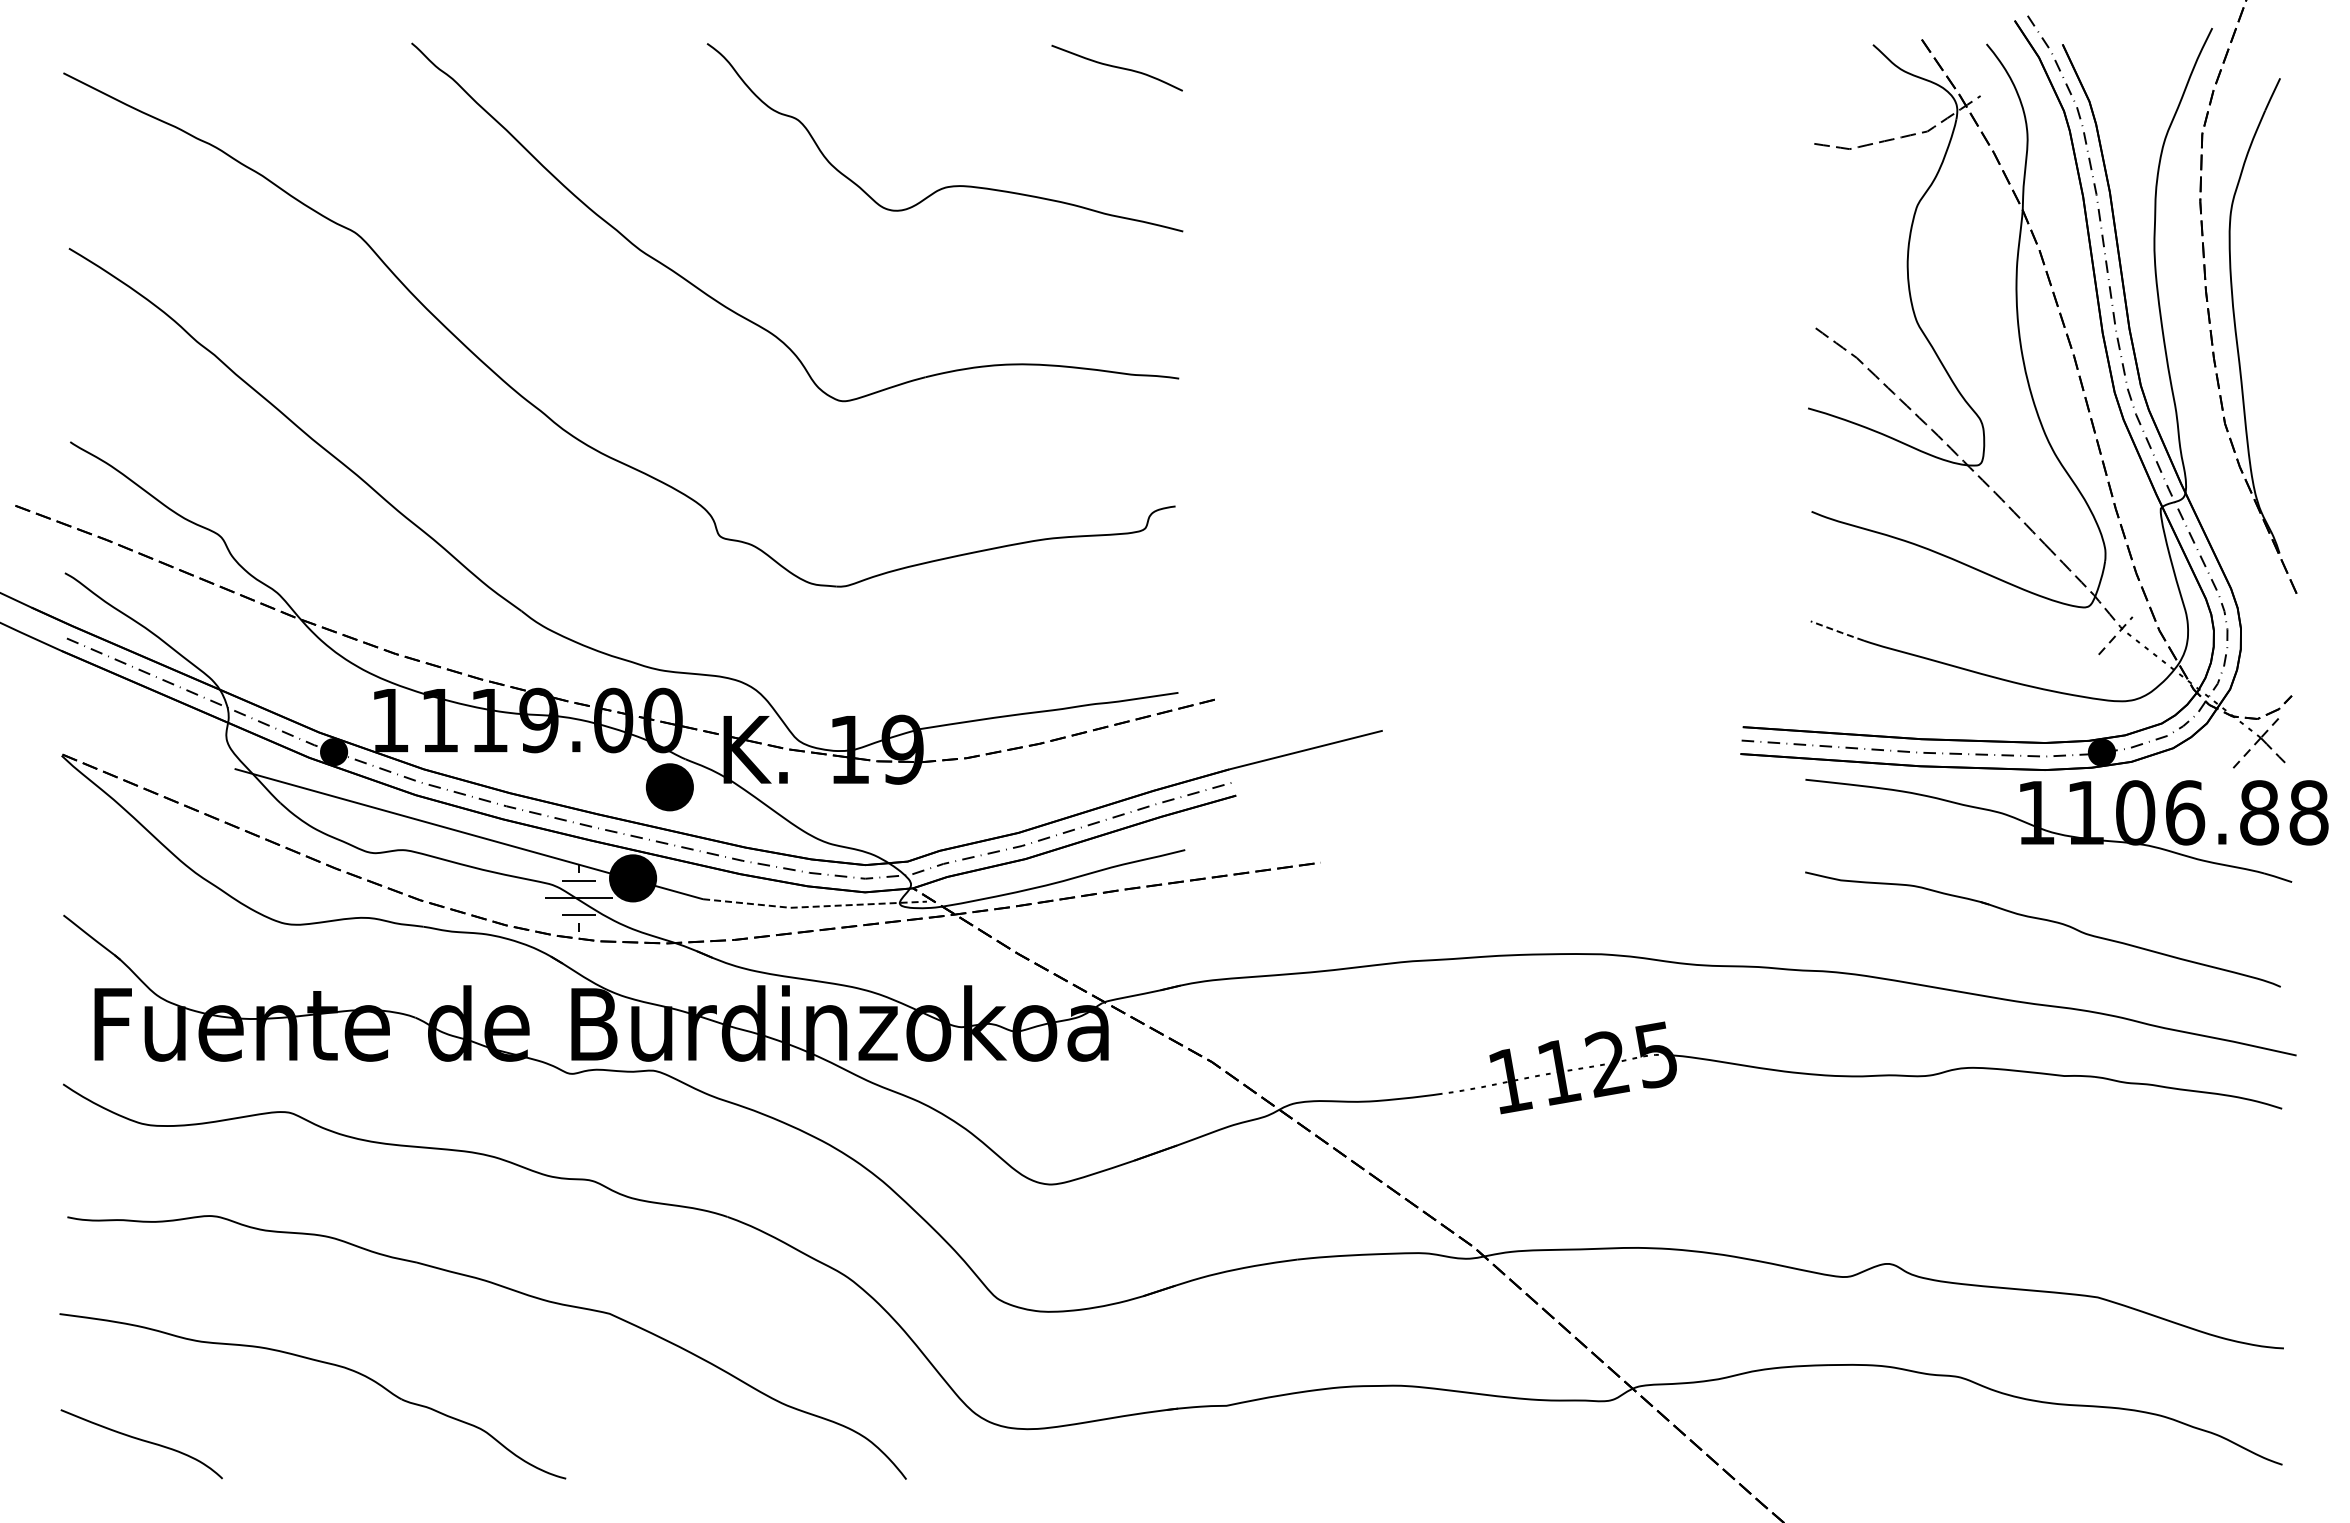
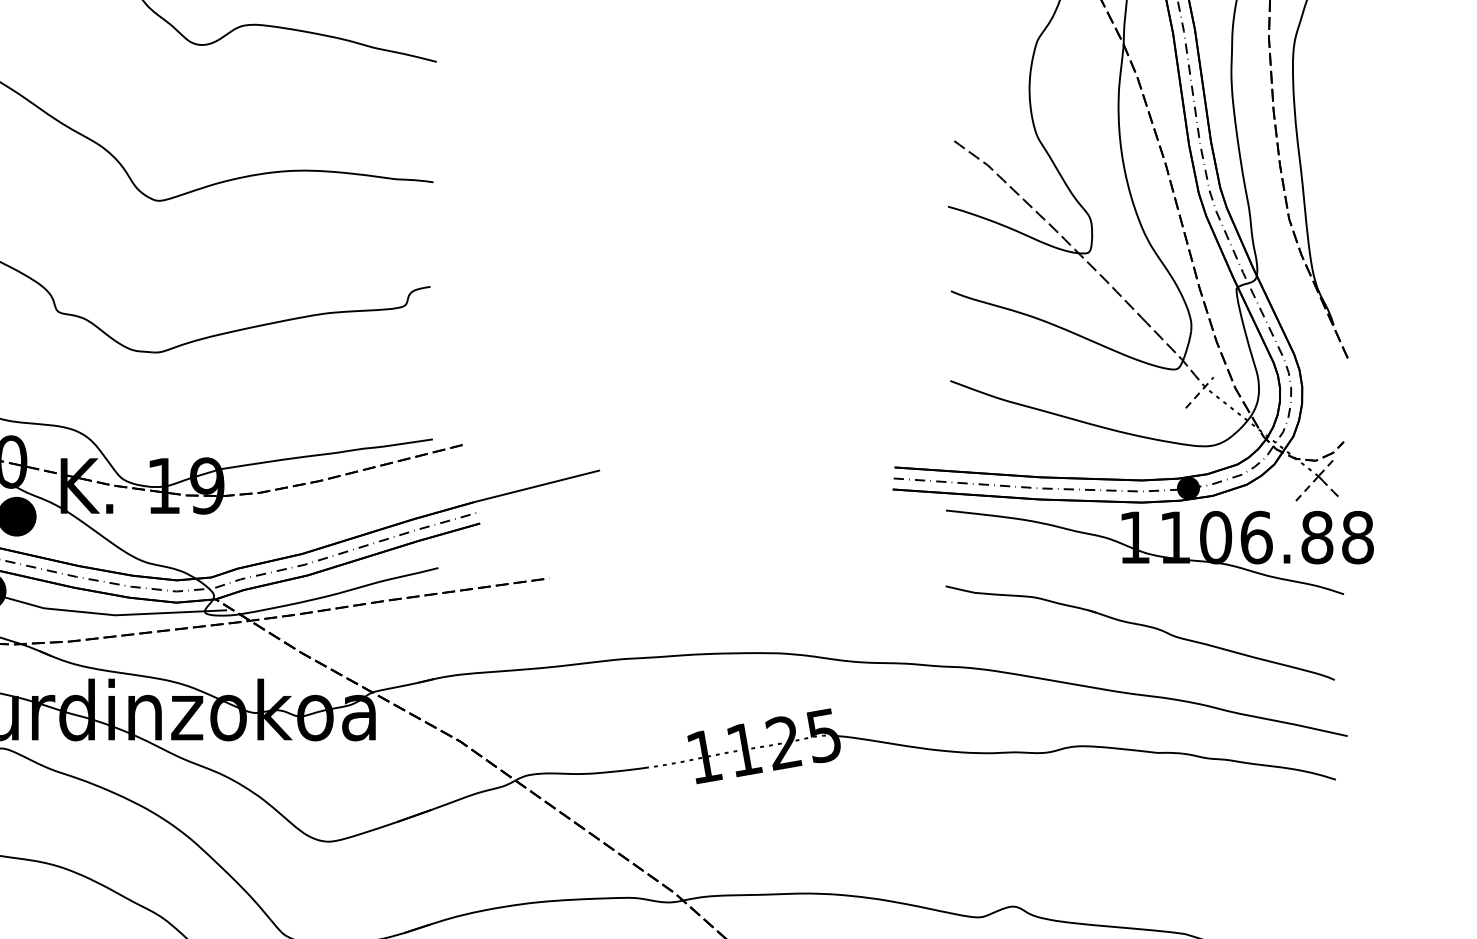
line: (1837, 631) -> (972, 389), dashed -> solid
line: (814, 906) -> (135, 614), dashed -> solid

